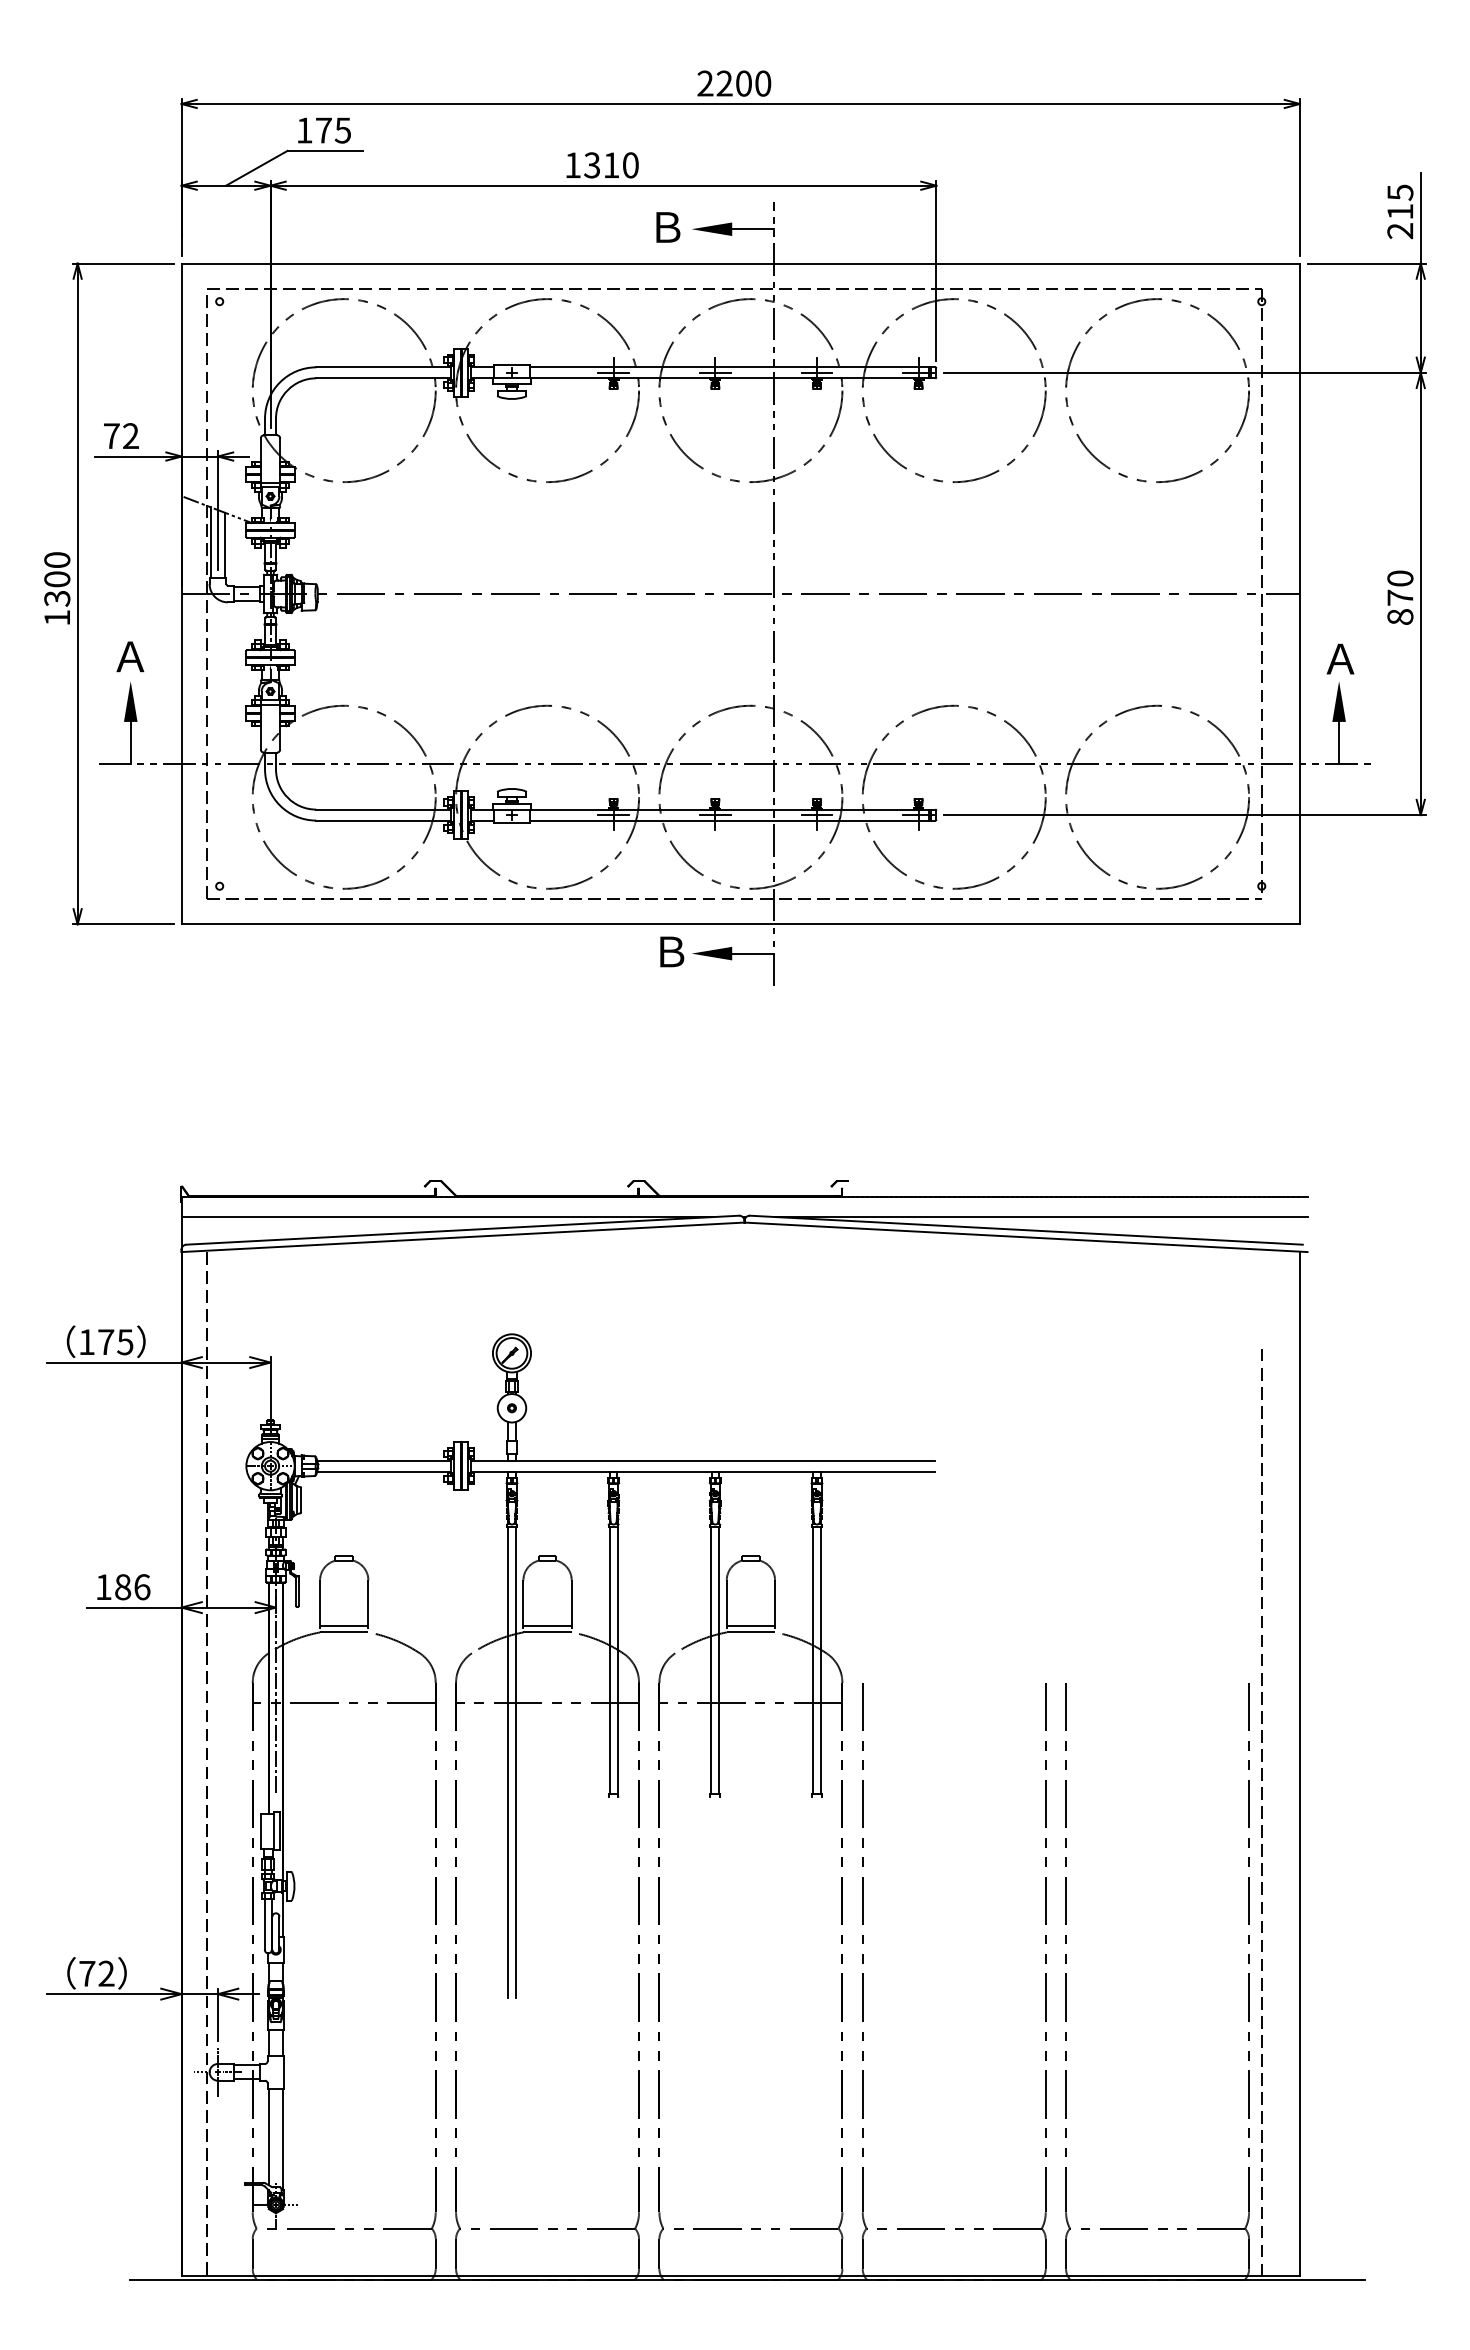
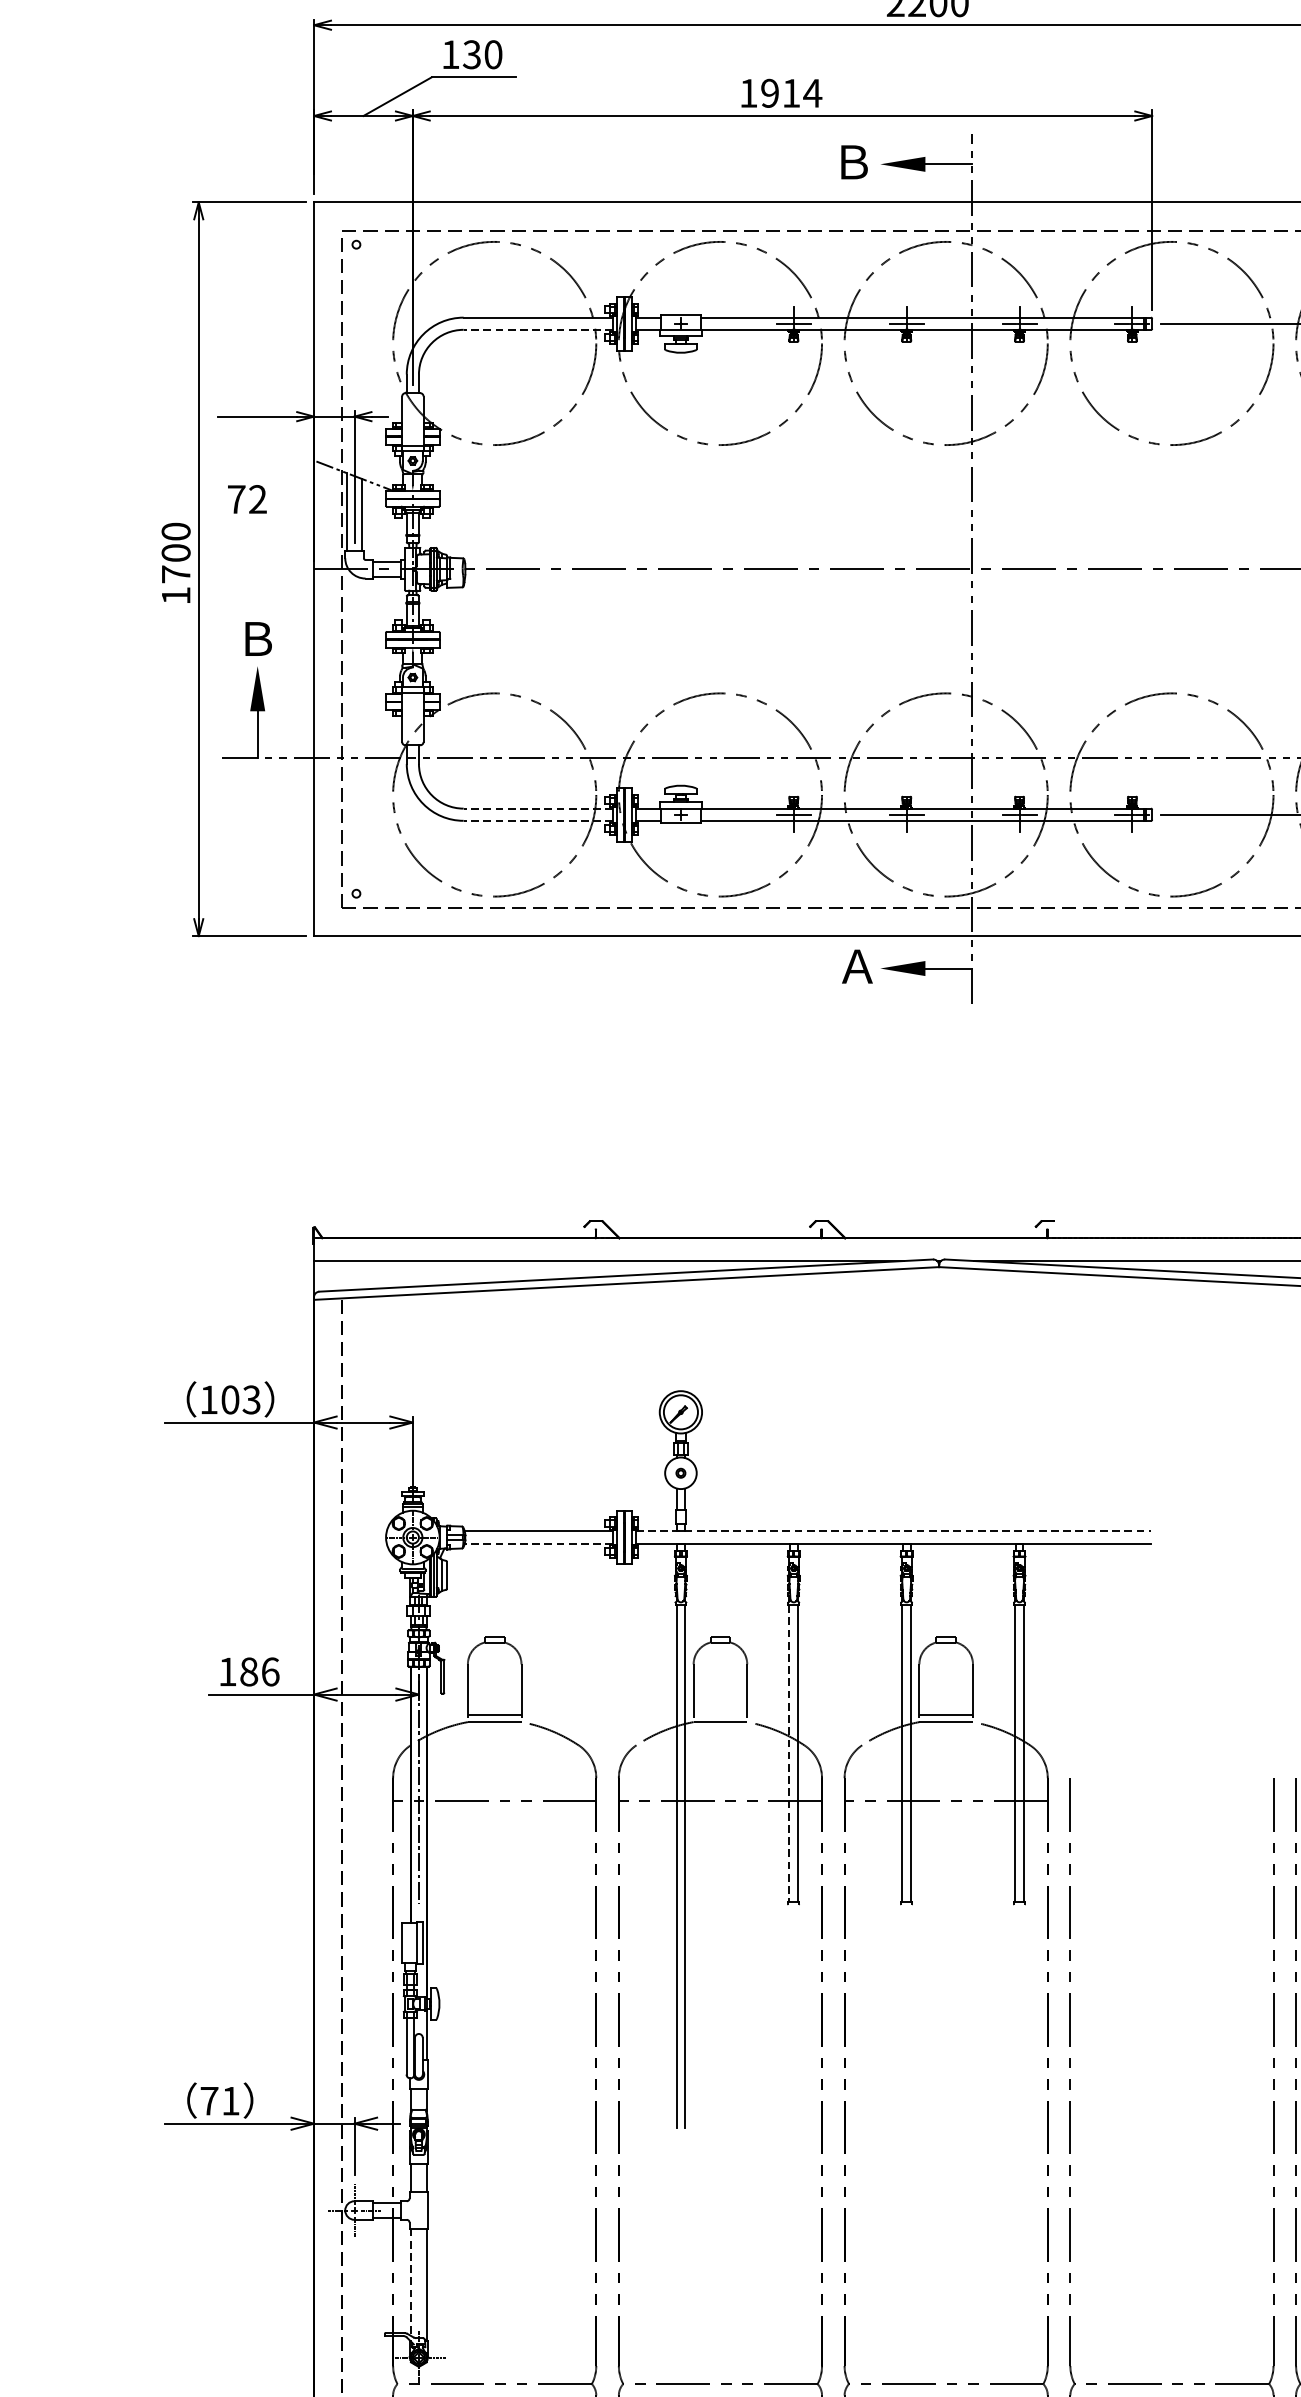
text: (333, 130) -> (482, 54), 175 -> 130
text: (611, 165) -> (791, 93), 1310 -> 1914
line: (383, 378) -> (538, 330), solid -> dashed
text: (121, 435) -> (247, 498), moved
text: (57, 598) -> (176, 574), 1300 -> 1700
text: (130, 656) -> (257, 638), Ａ -> Ｂ
line: (383, 809) -> (538, 808), solid -> dashed
line: (383, 820) -> (538, 820), solid -> dashed
text: (670, 951) -> (856, 966), Ｂ -> Ａ
text: (115, 1342) -> (240, 1400), 175 -> 103
line: (703, 1460) -> (893, 1531), solid -> dashed
line: (384, 1471) -> (539, 1543), solid -> dashed
line: (547, 1626) -> (720, 1715), removed
line: (609, 1660) -> (789, 1753), solid -> dashed
text: (106, 1973) -> (230, 2100), 72 -> 71
line: (269, 2137) -> (411, 2282), solid -> dashed

